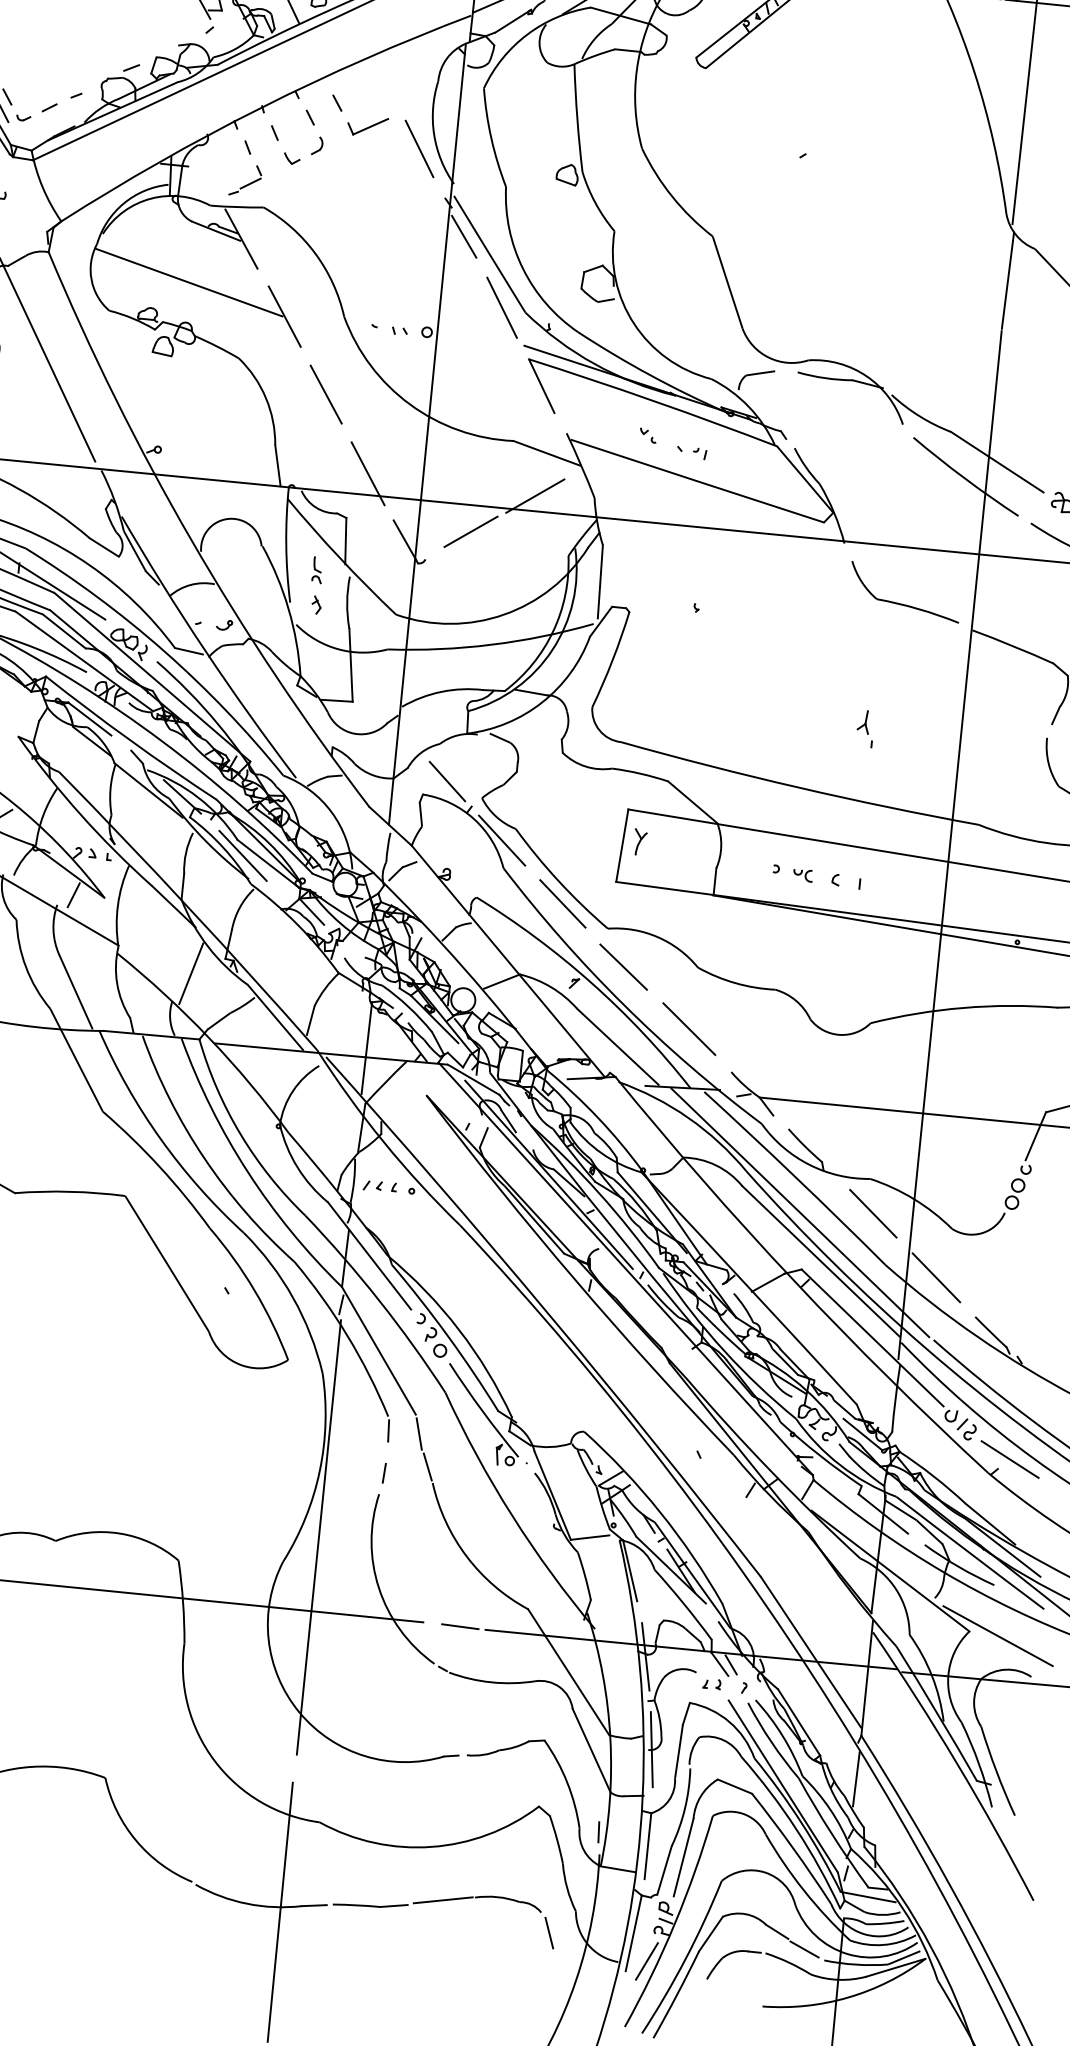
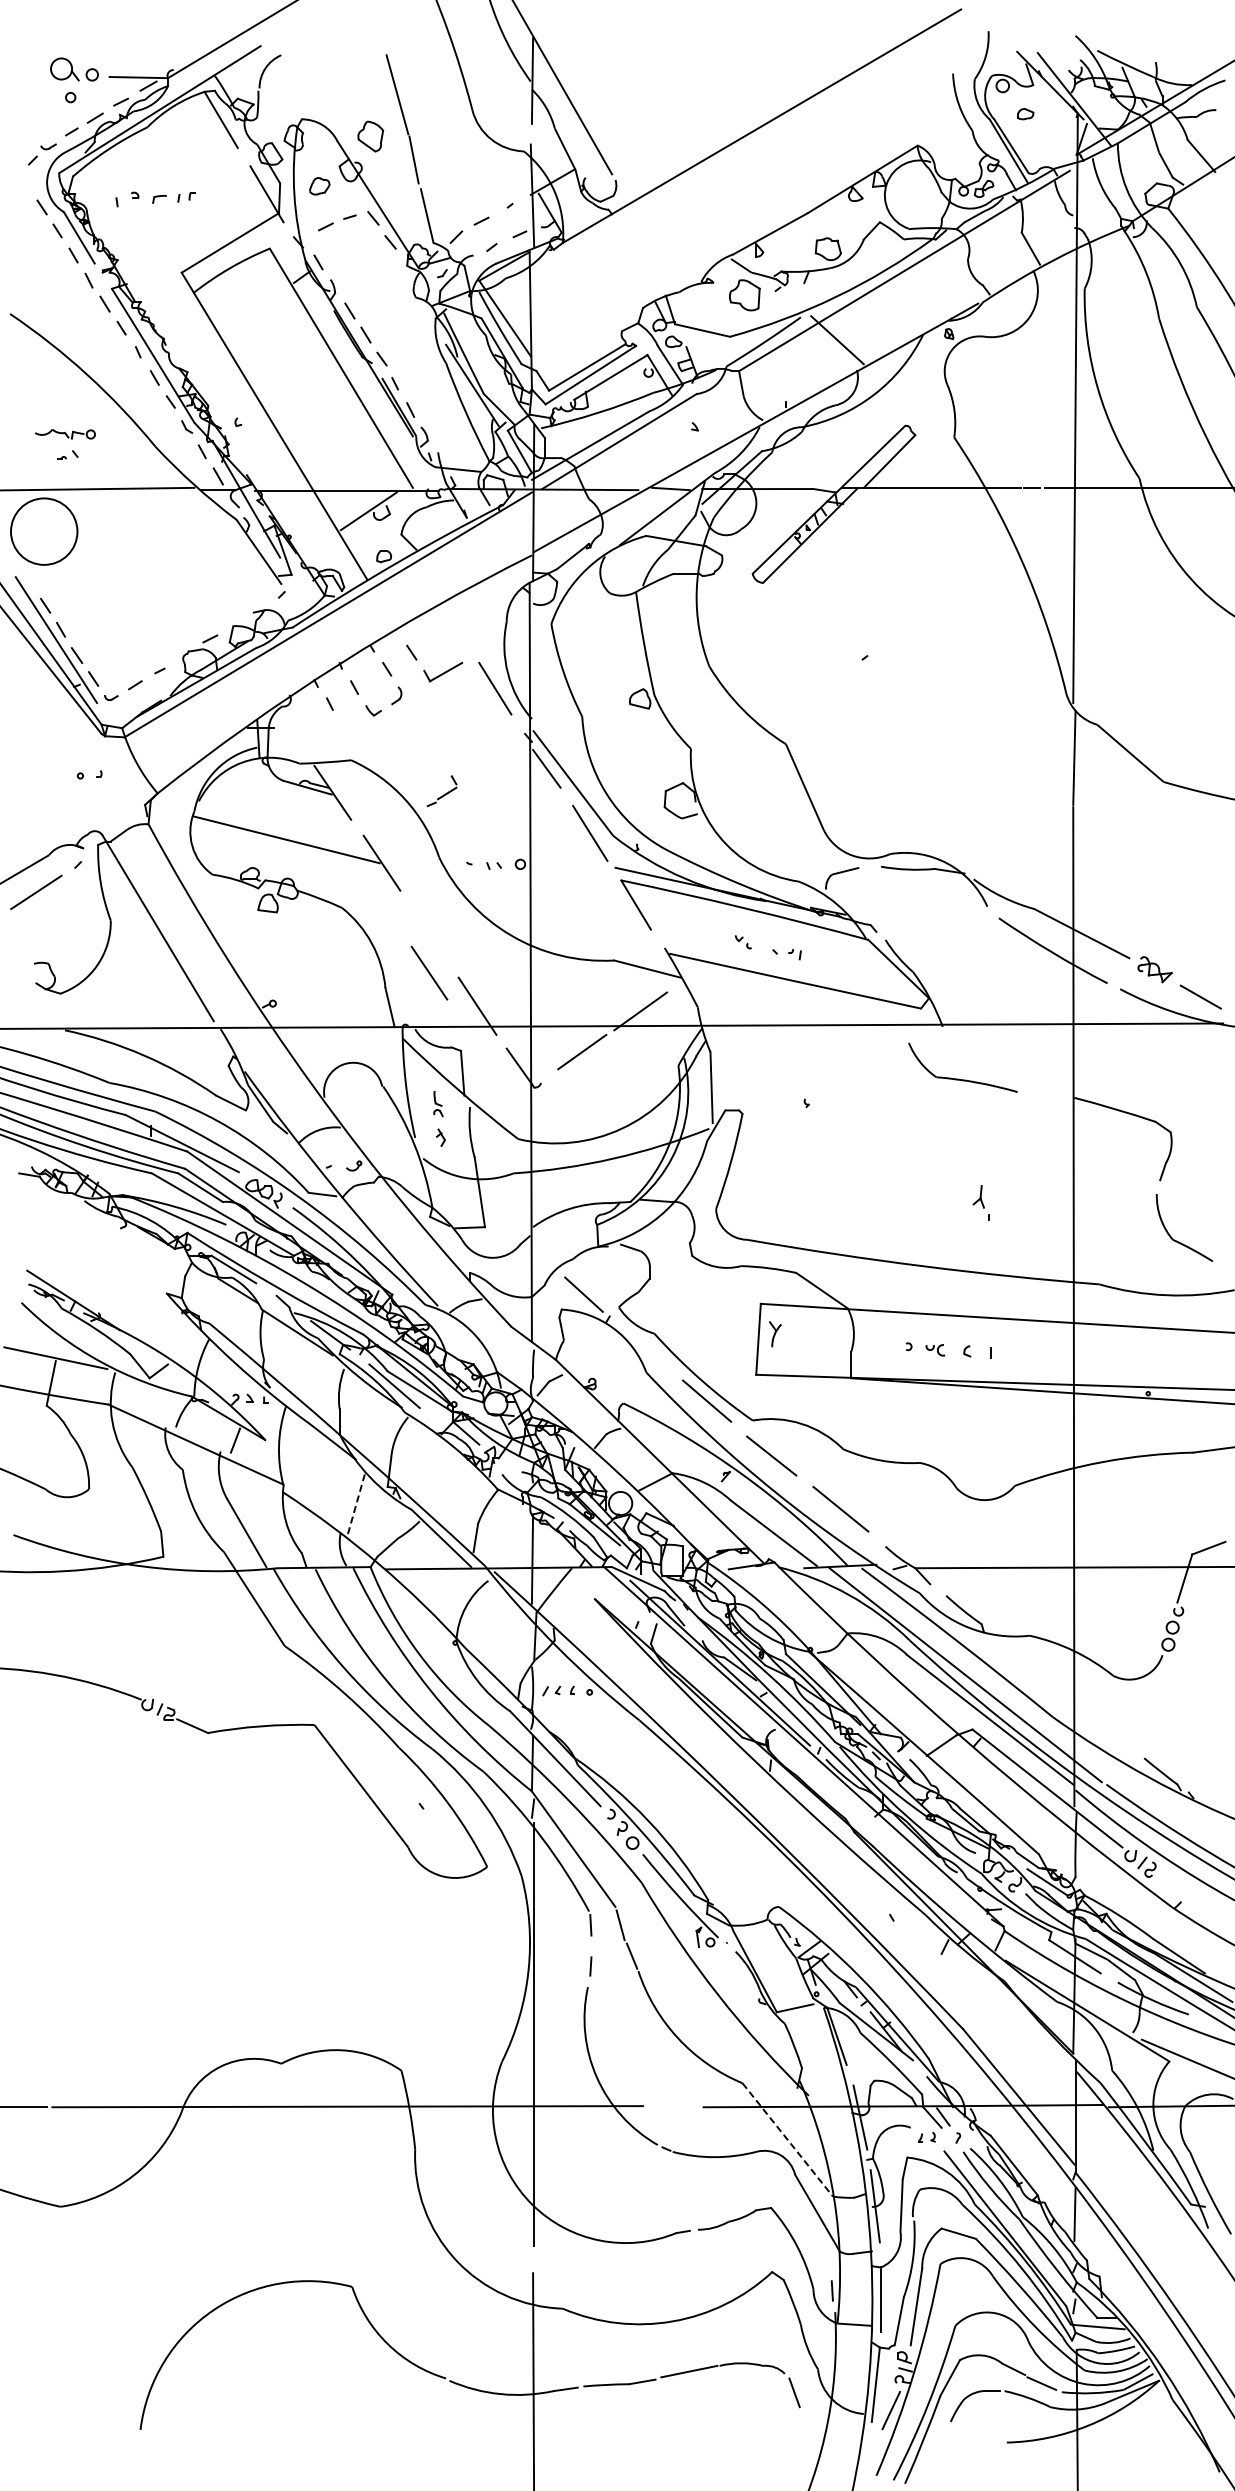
part: (245, 180) -> (441, 791), moved
line: (326, 393) -> (429, 972), moved
part: (900, 602) -> (959, 1078), moved
line: (501, 839) -> (641, 1345), removed
line: (191, 973) -> (356, 1504), solid -> dashed
line: (872, 1213) -> (1035, 1668), removed
line: (935, 1277) -> (1102, 1724), removed
line: (1009, 1458) -> (1191, 1891), removed
line: (459, 1626) -> (678, 2106), removed
line: (569, 1672) -> (788, 2140), solid -> dashed

